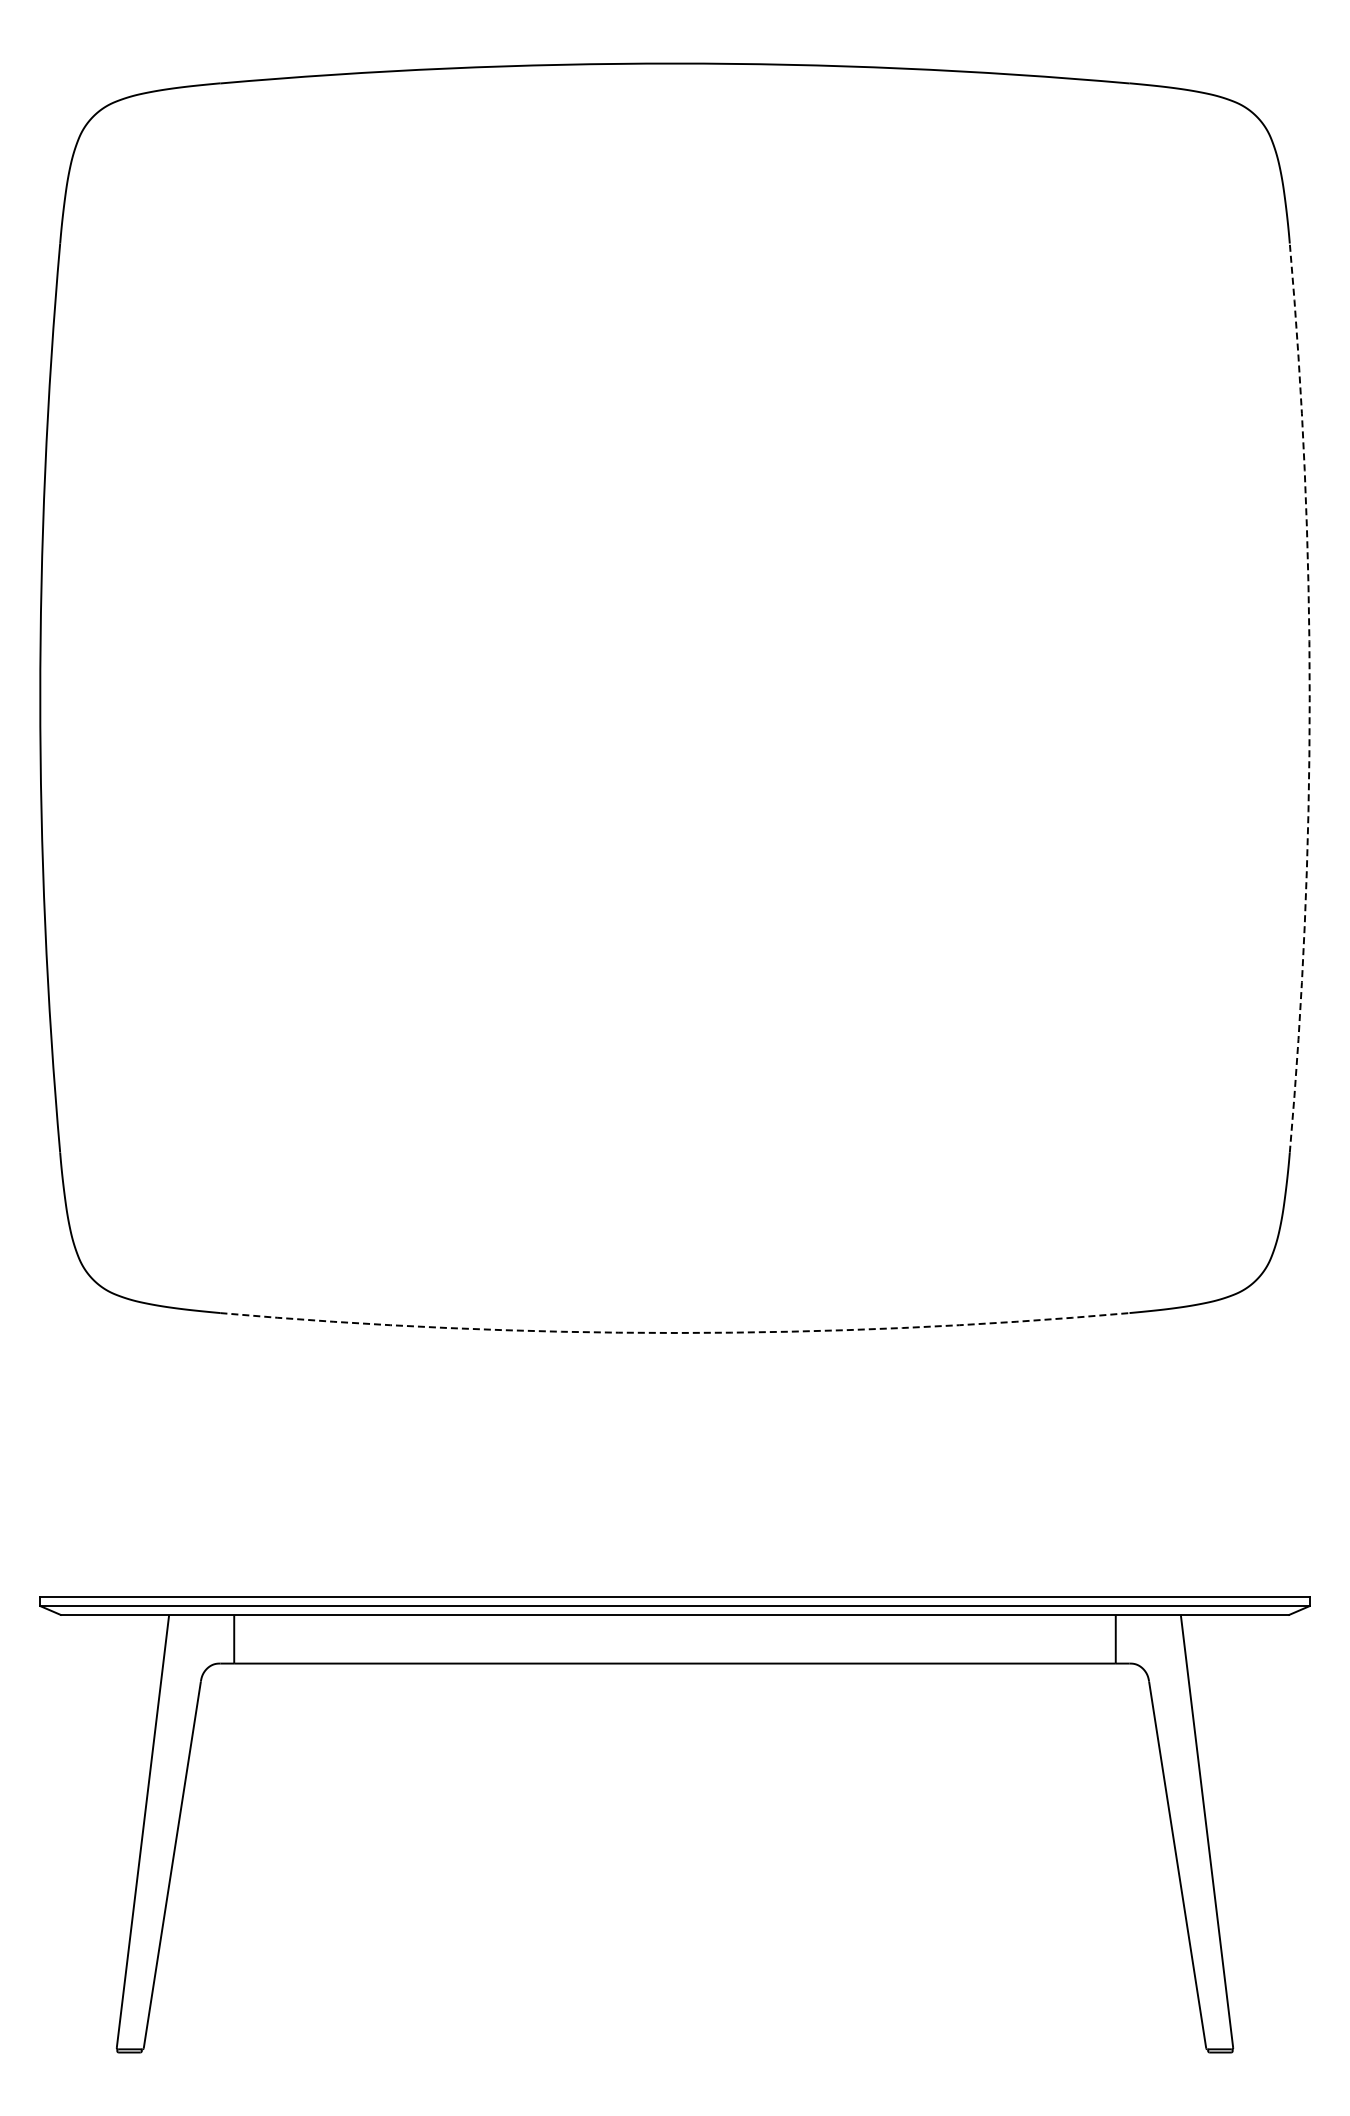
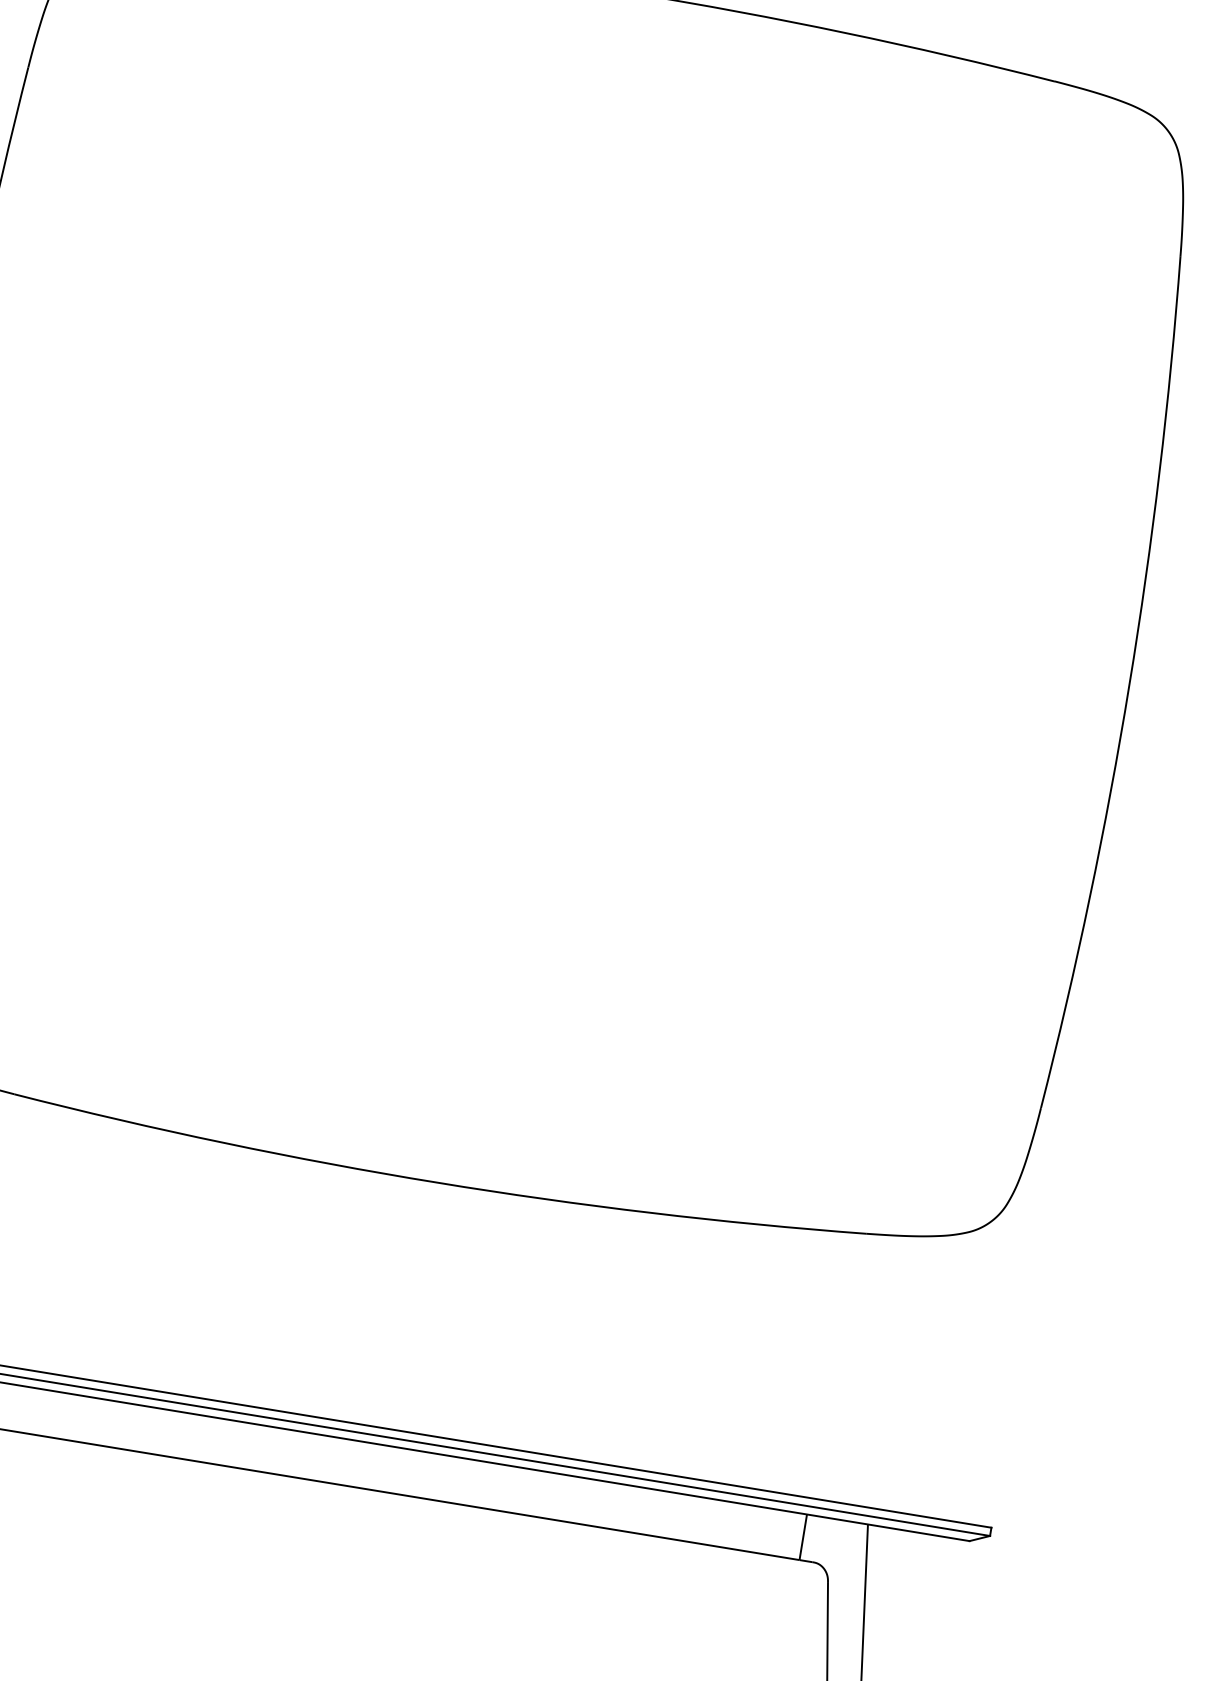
arc: (1309, 698) -> (1129, 685), dashed -> solid
arc: (674, 1332) -> (436, 1182), dashed -> solid

